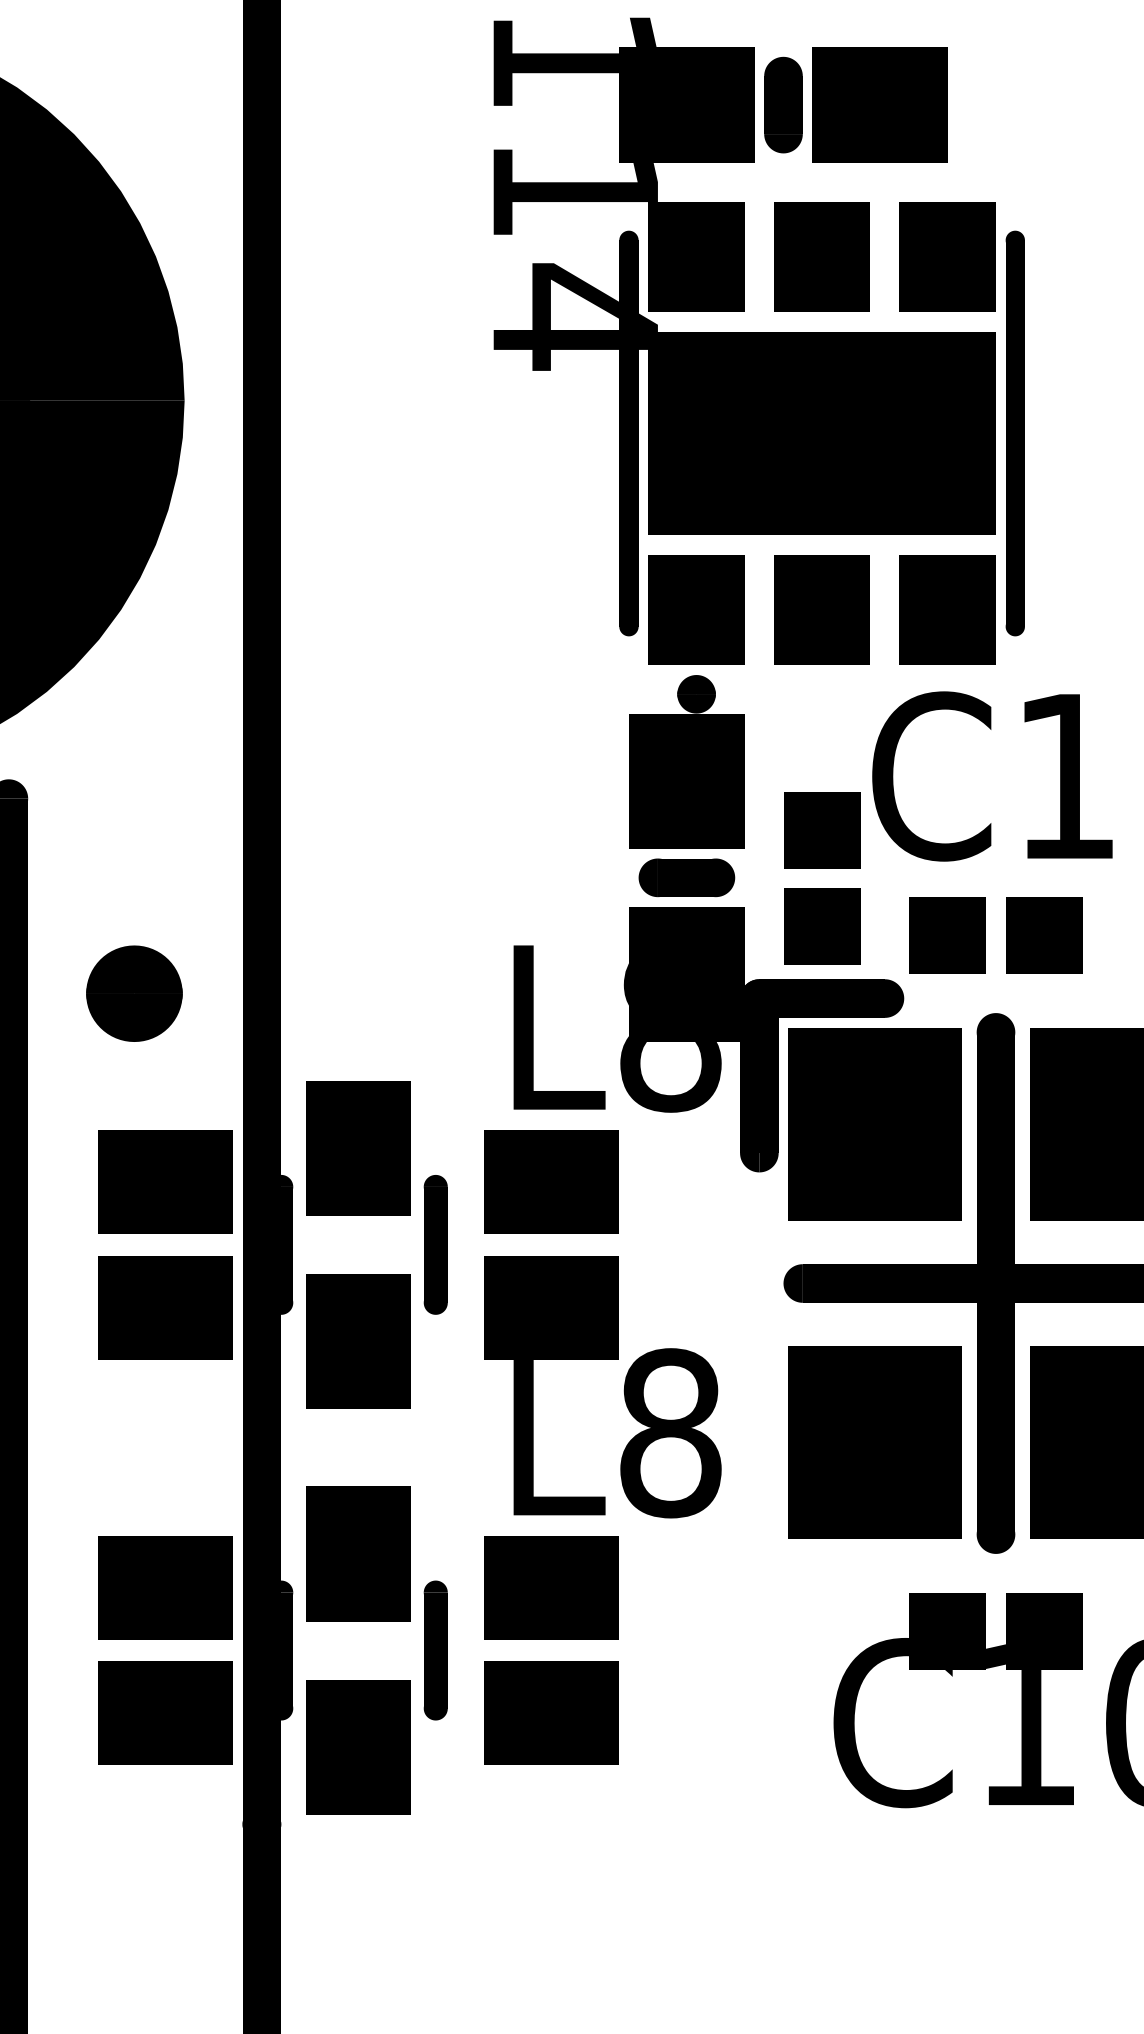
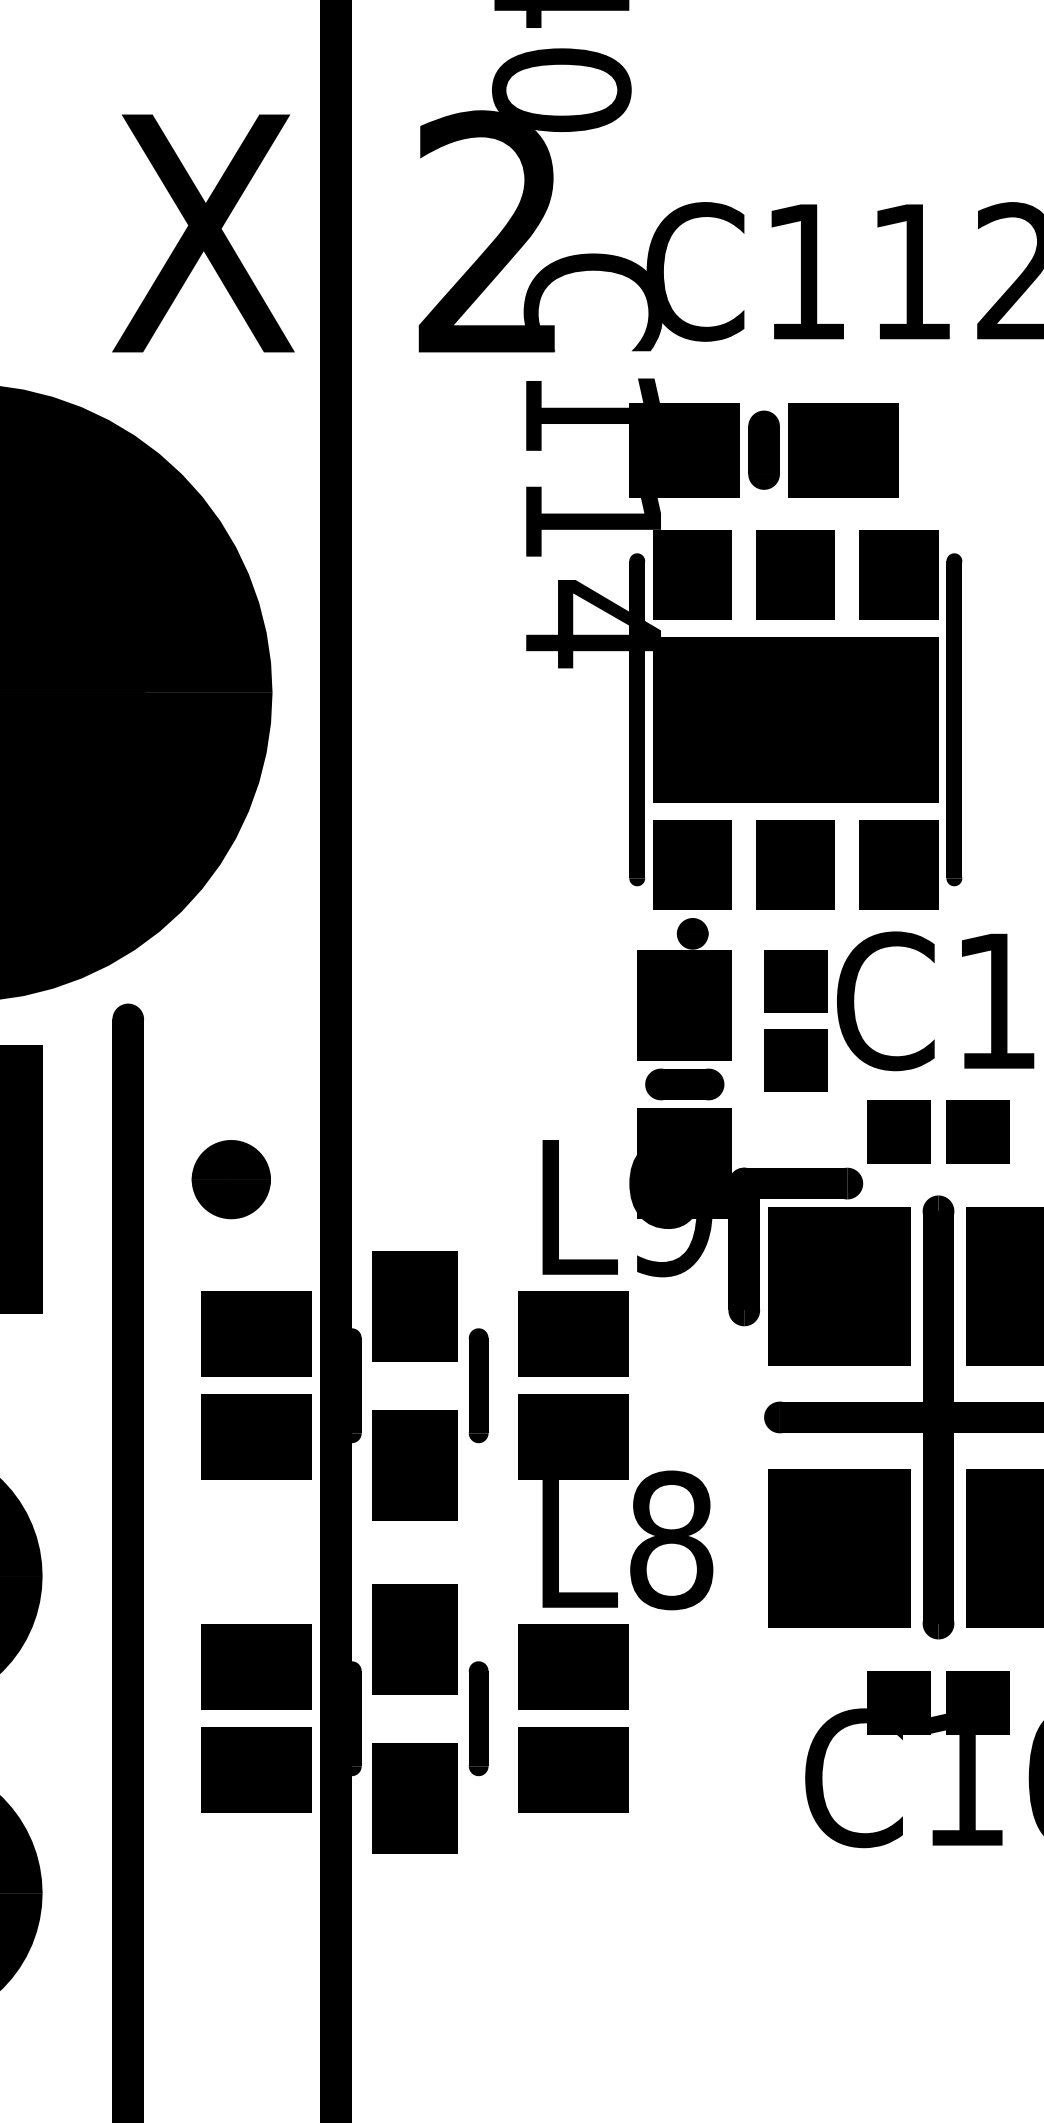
part: (821, 868) -> (795, 1012), moved
text: (670, 1038) -> (671, 1216), L8 -> L9

